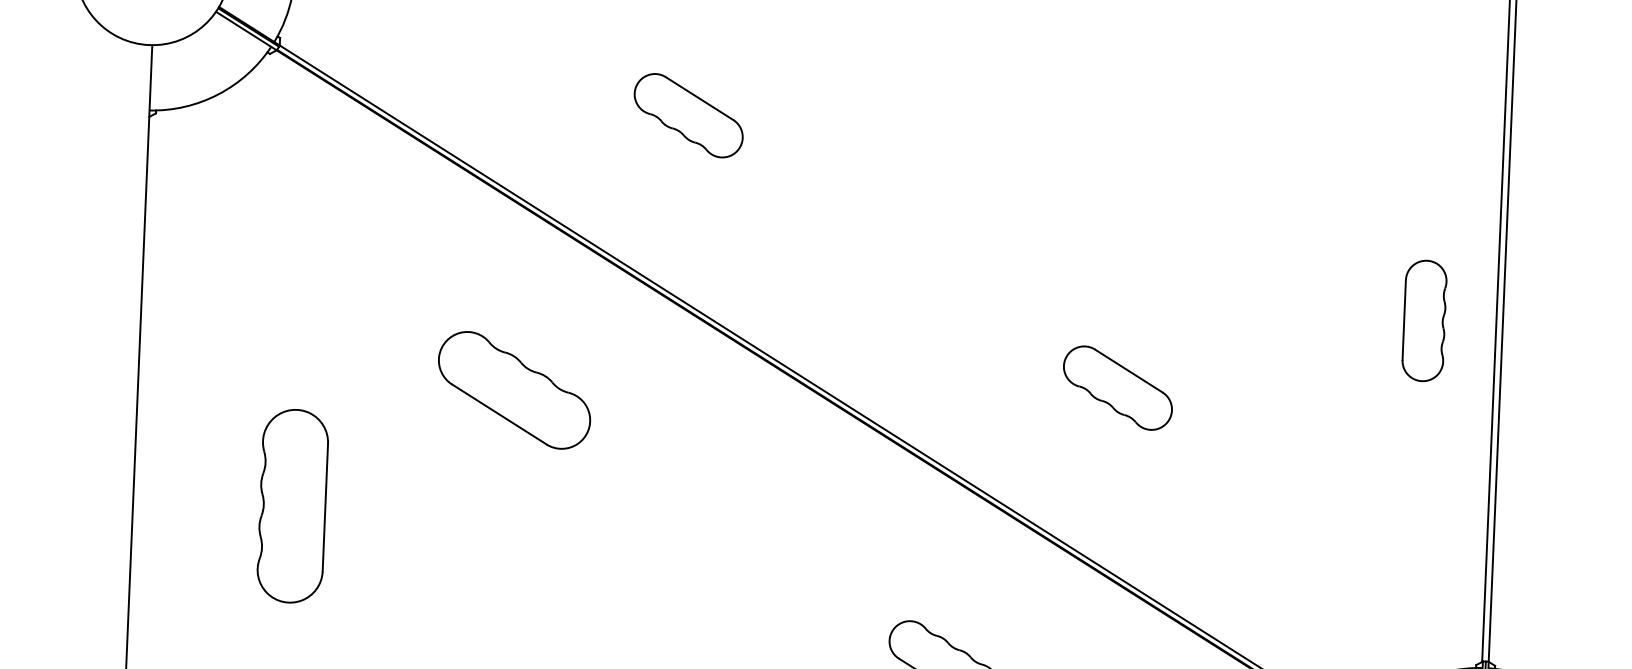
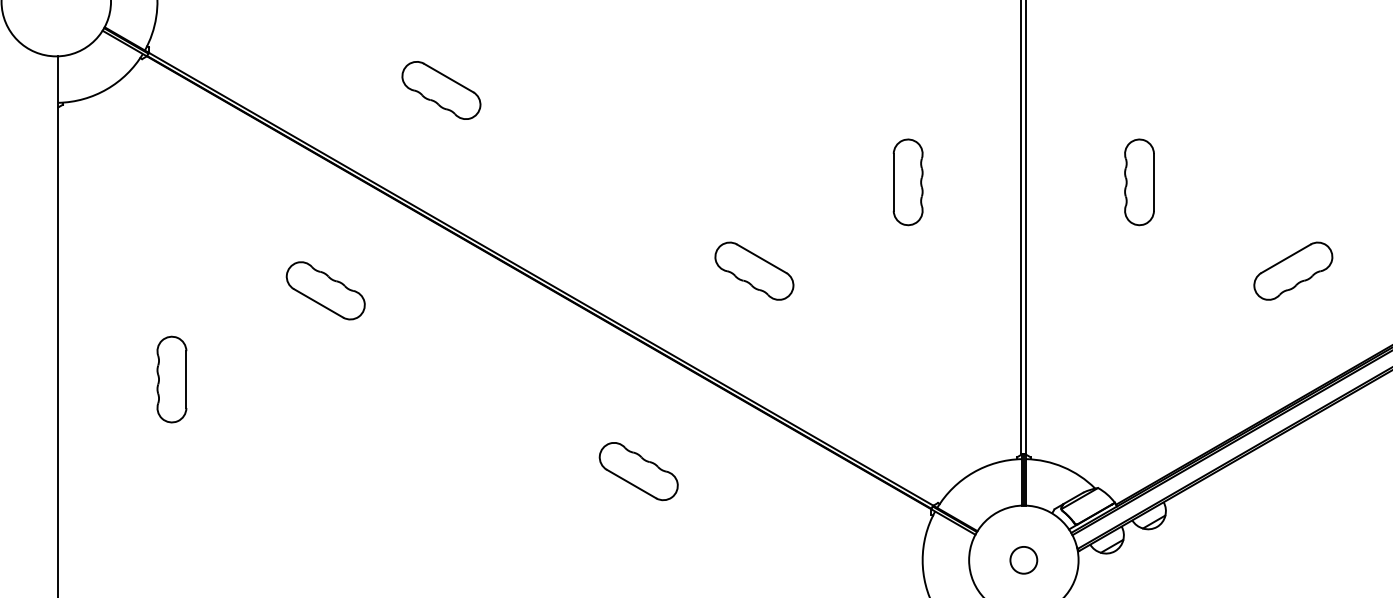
part: (1423, 321) -> (907, 182), moved
part: (513, 389) -> (325, 290), size x0.71
part: (292, 505) -> (171, 379), size x0.62

